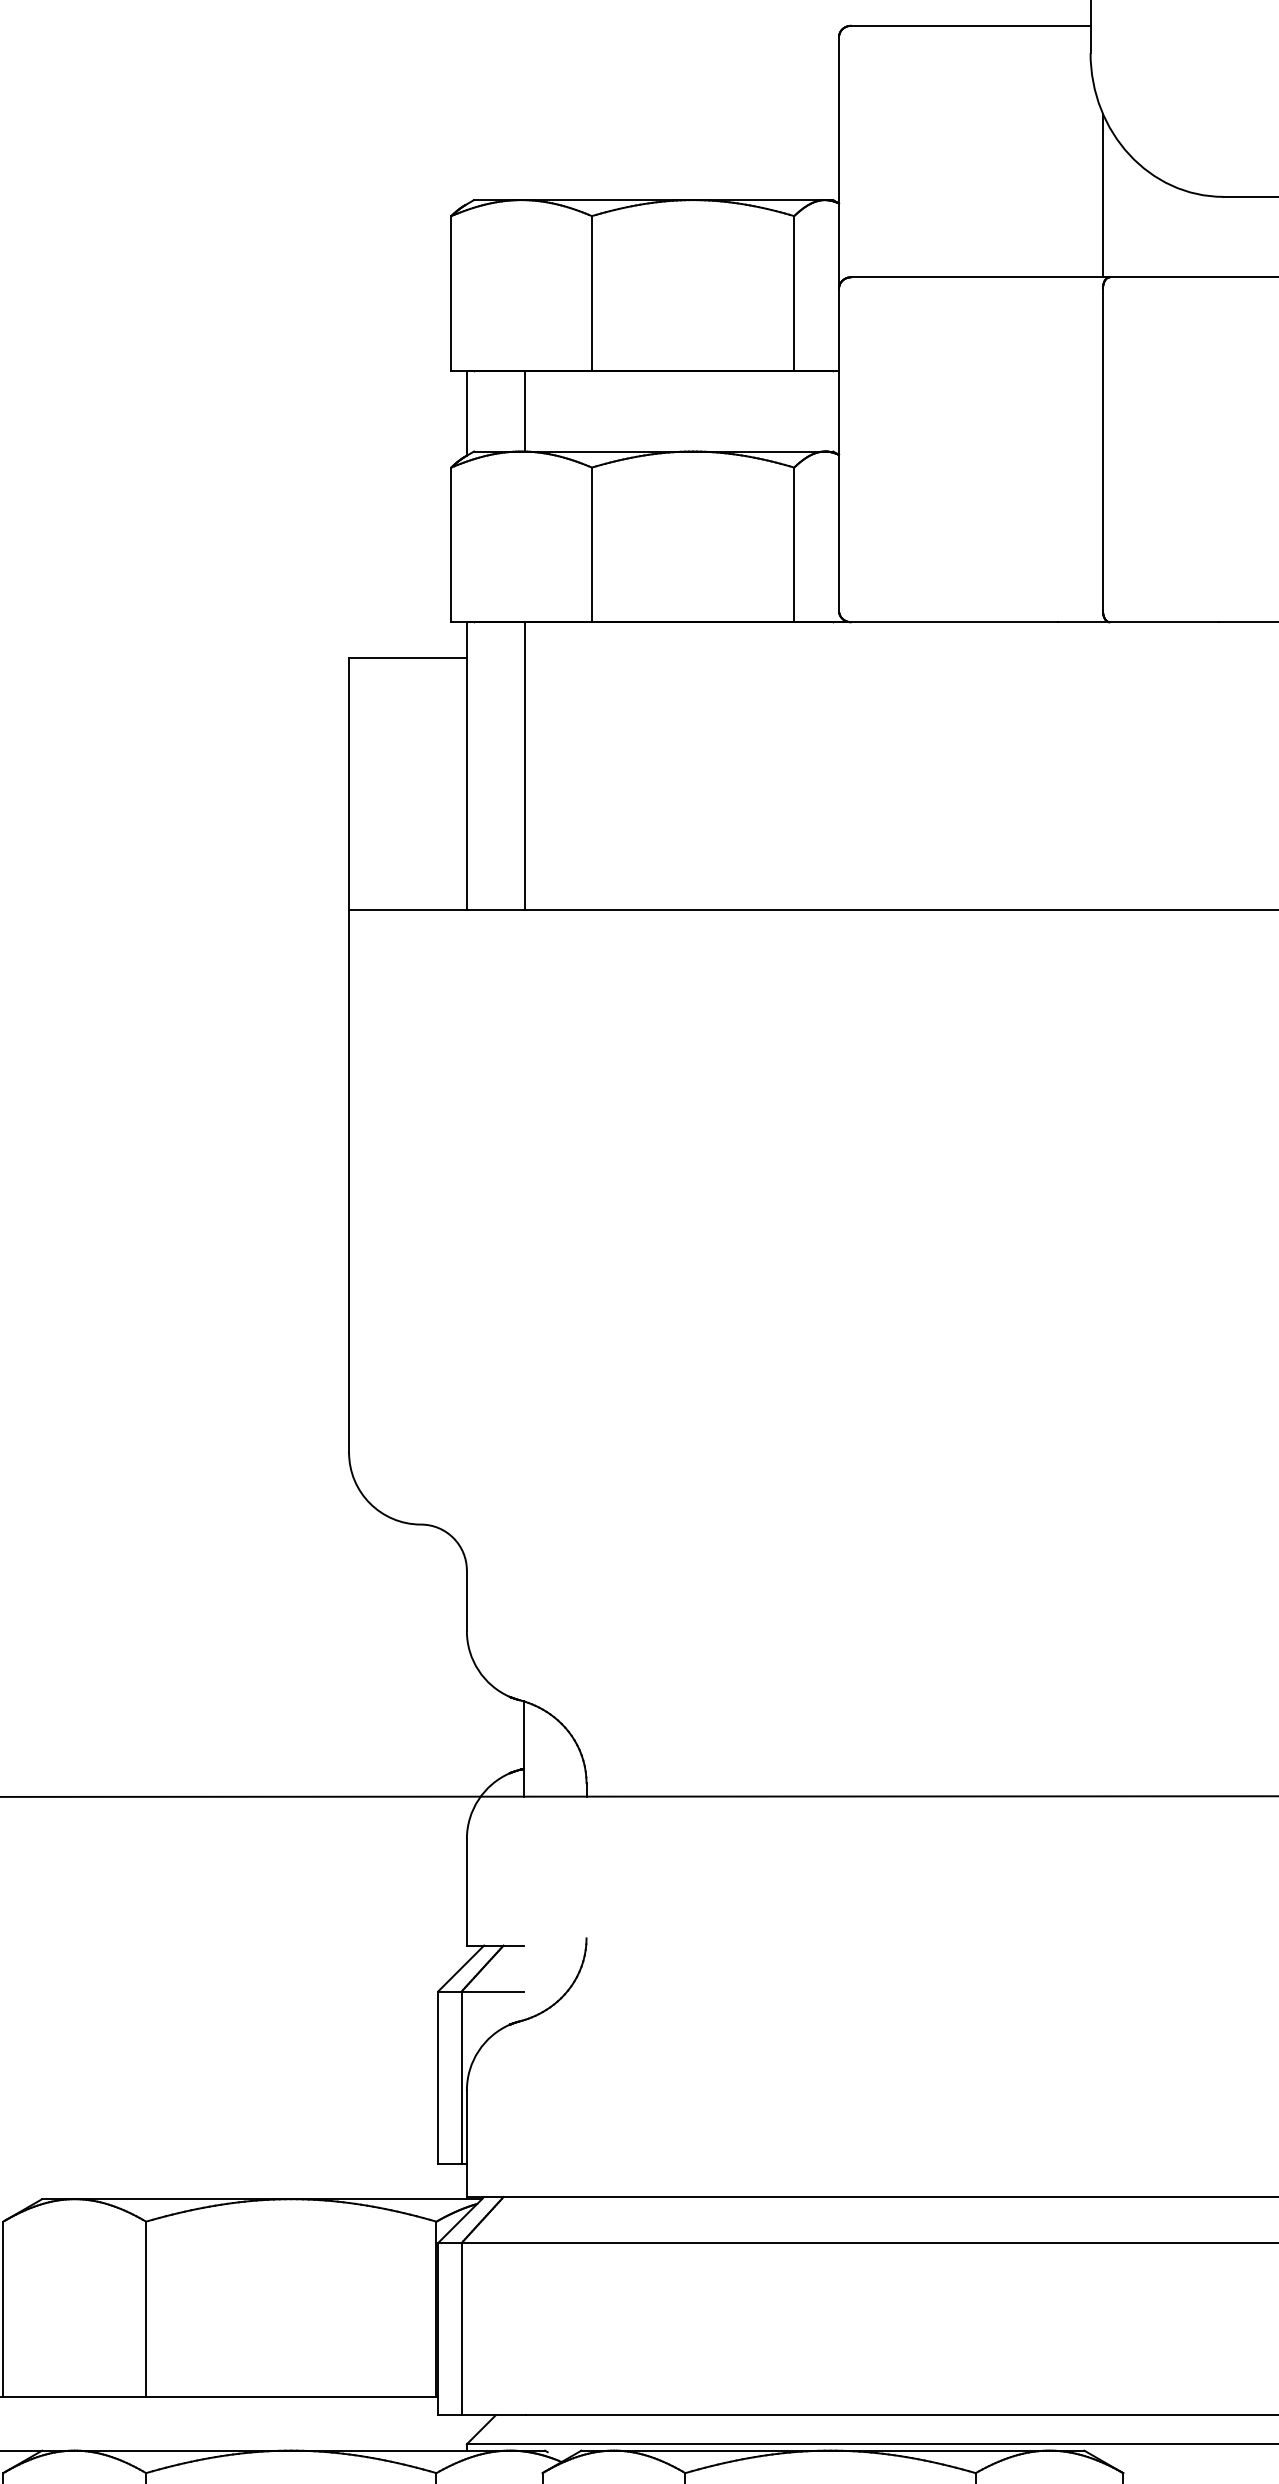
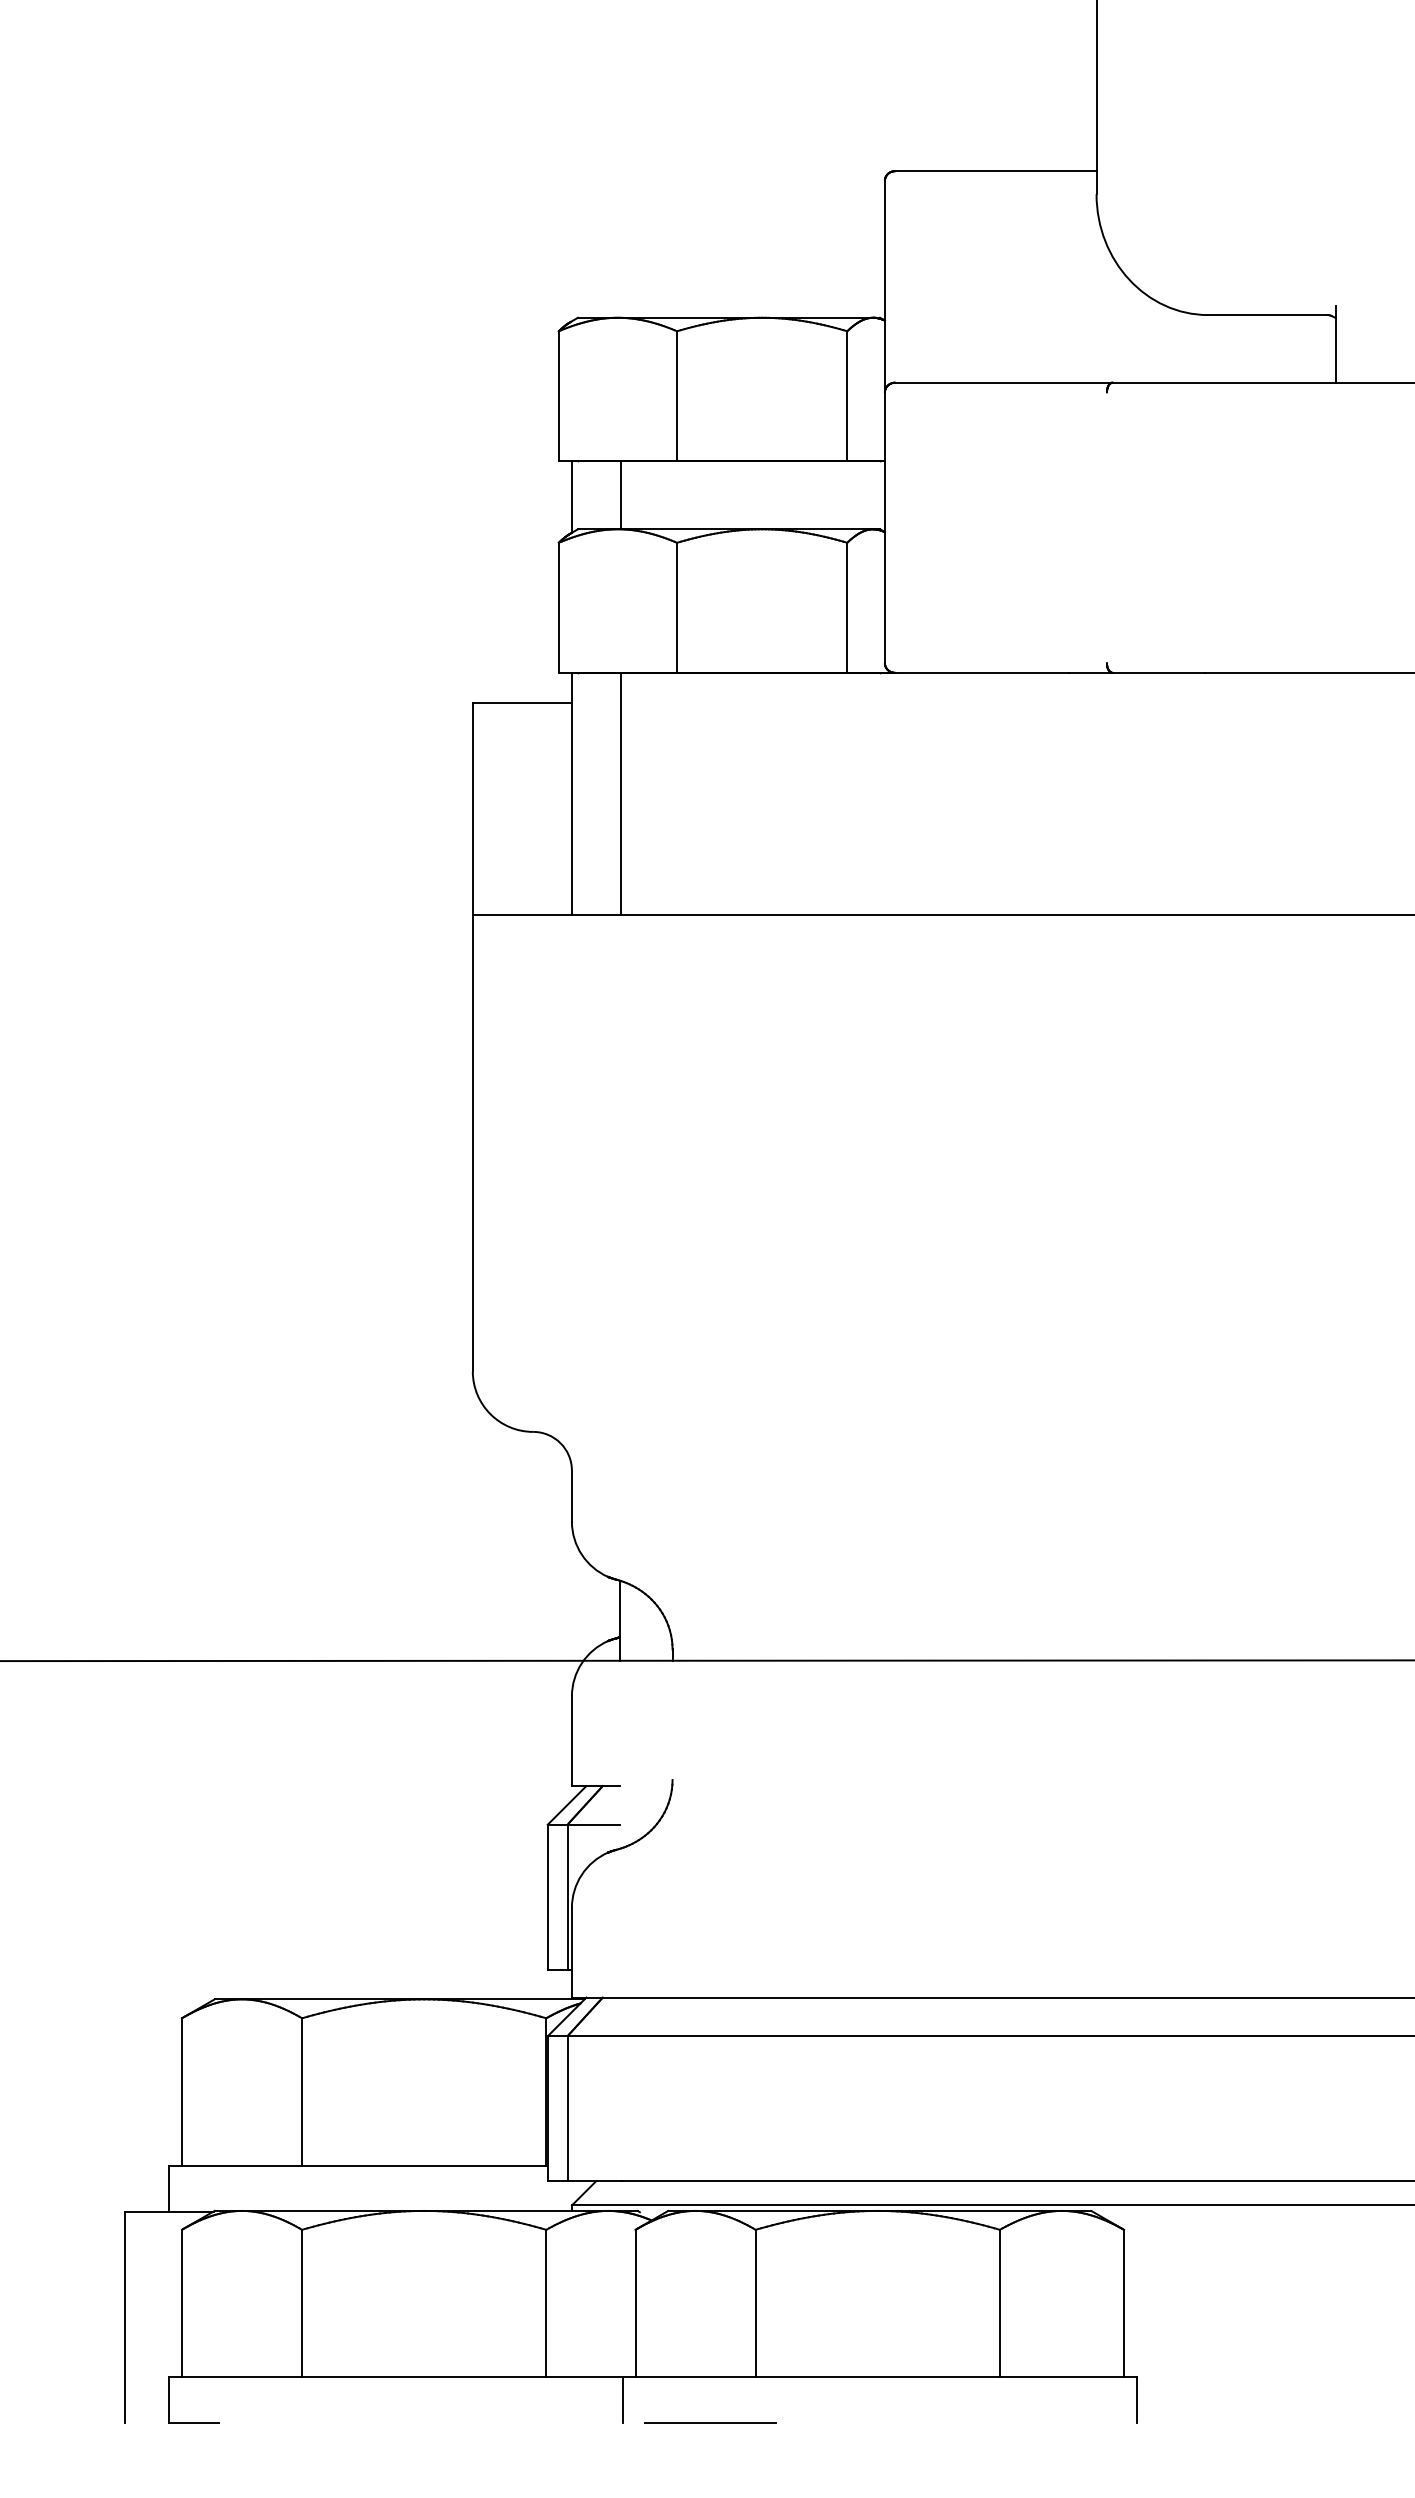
line: (1102, 195) -> (1106, 313), removed
line: (1102, 449) -> (1106, 527), removed

